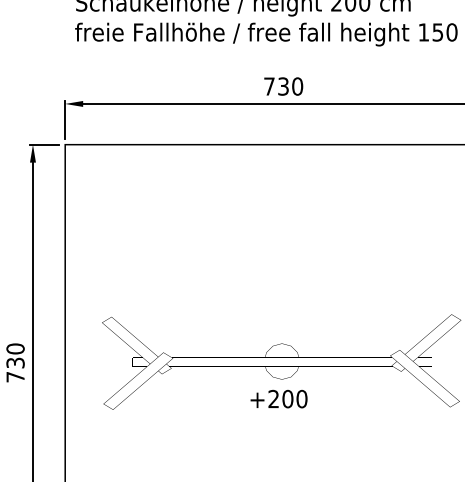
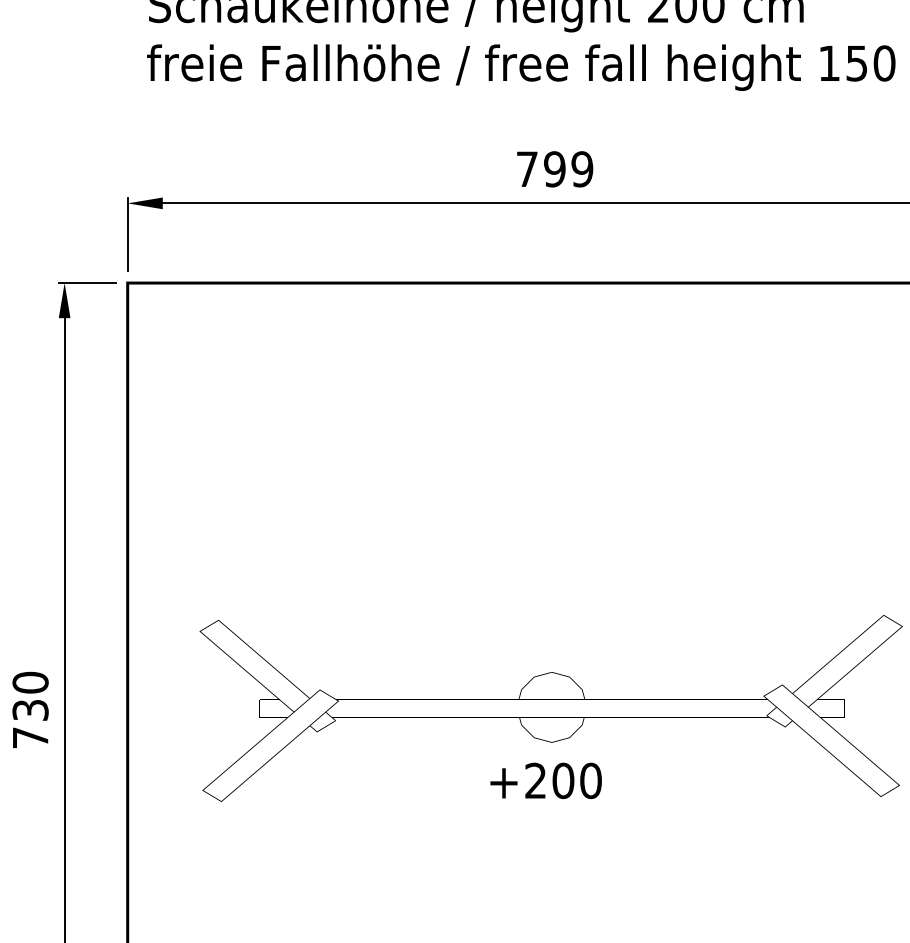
text: (290, 86) -> (568, 169), 730 -> 799

